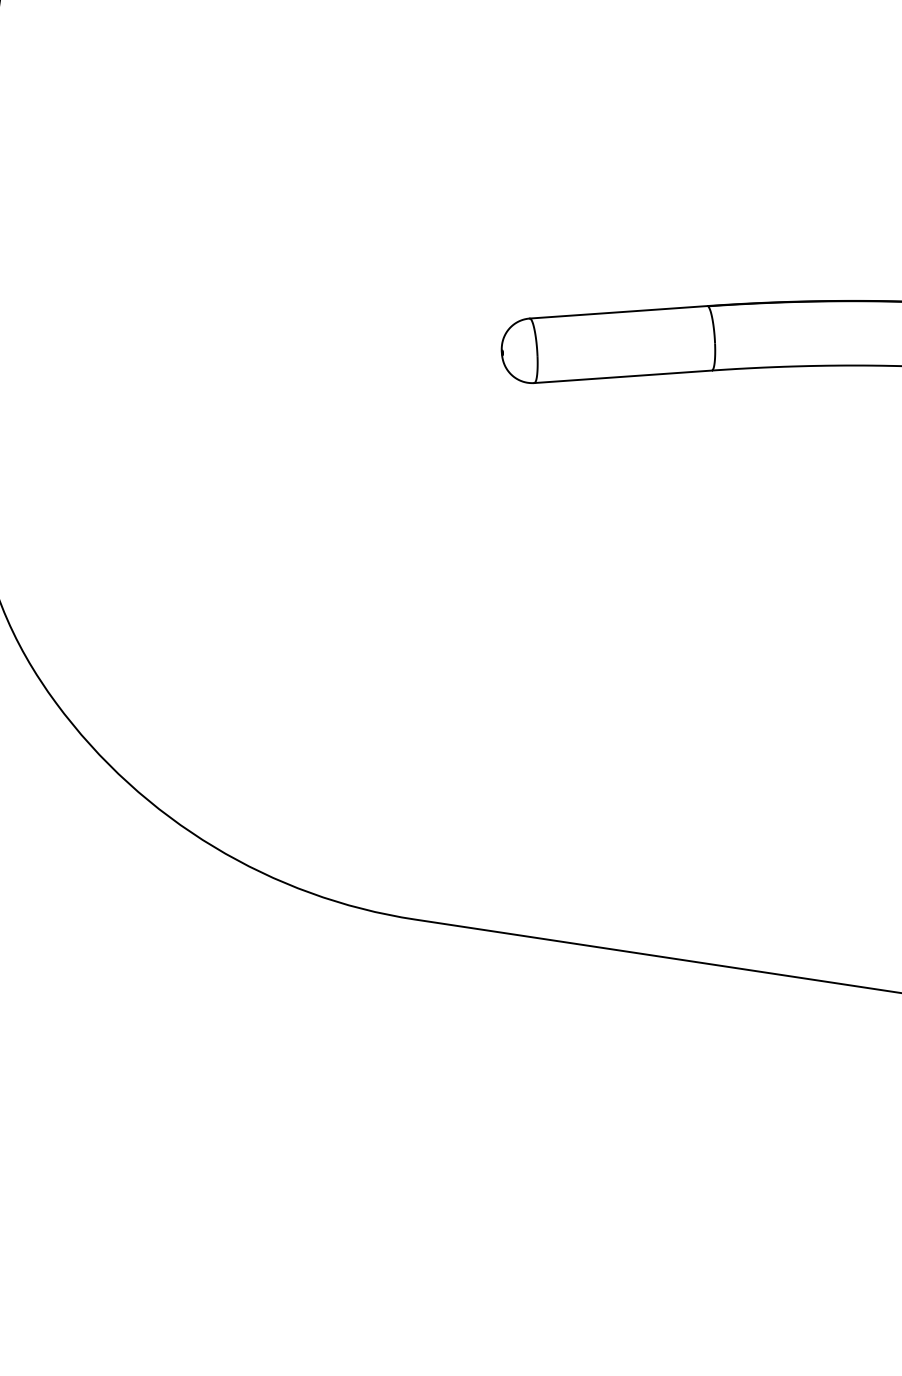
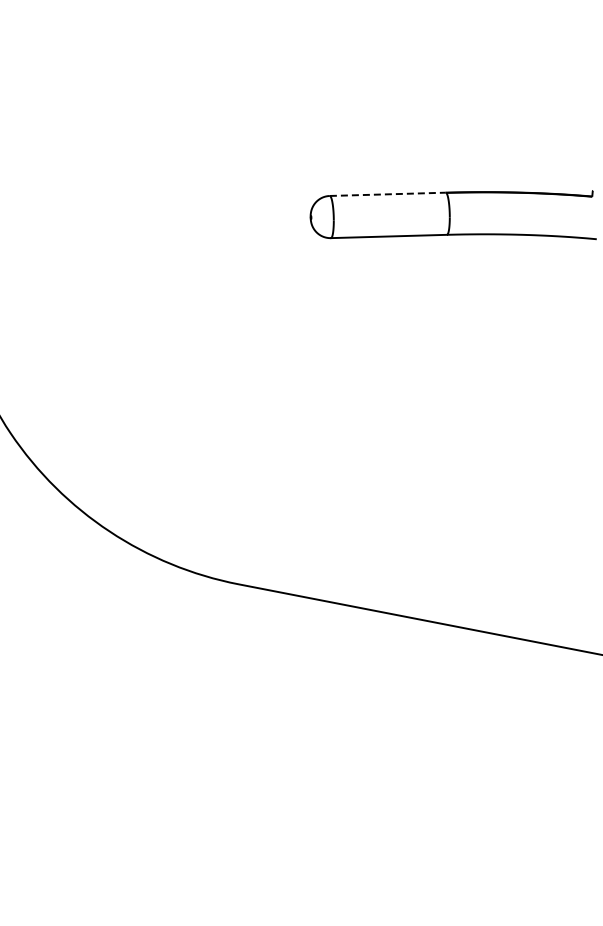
line: (618, 312) -> (387, 194), solid -> dashed

